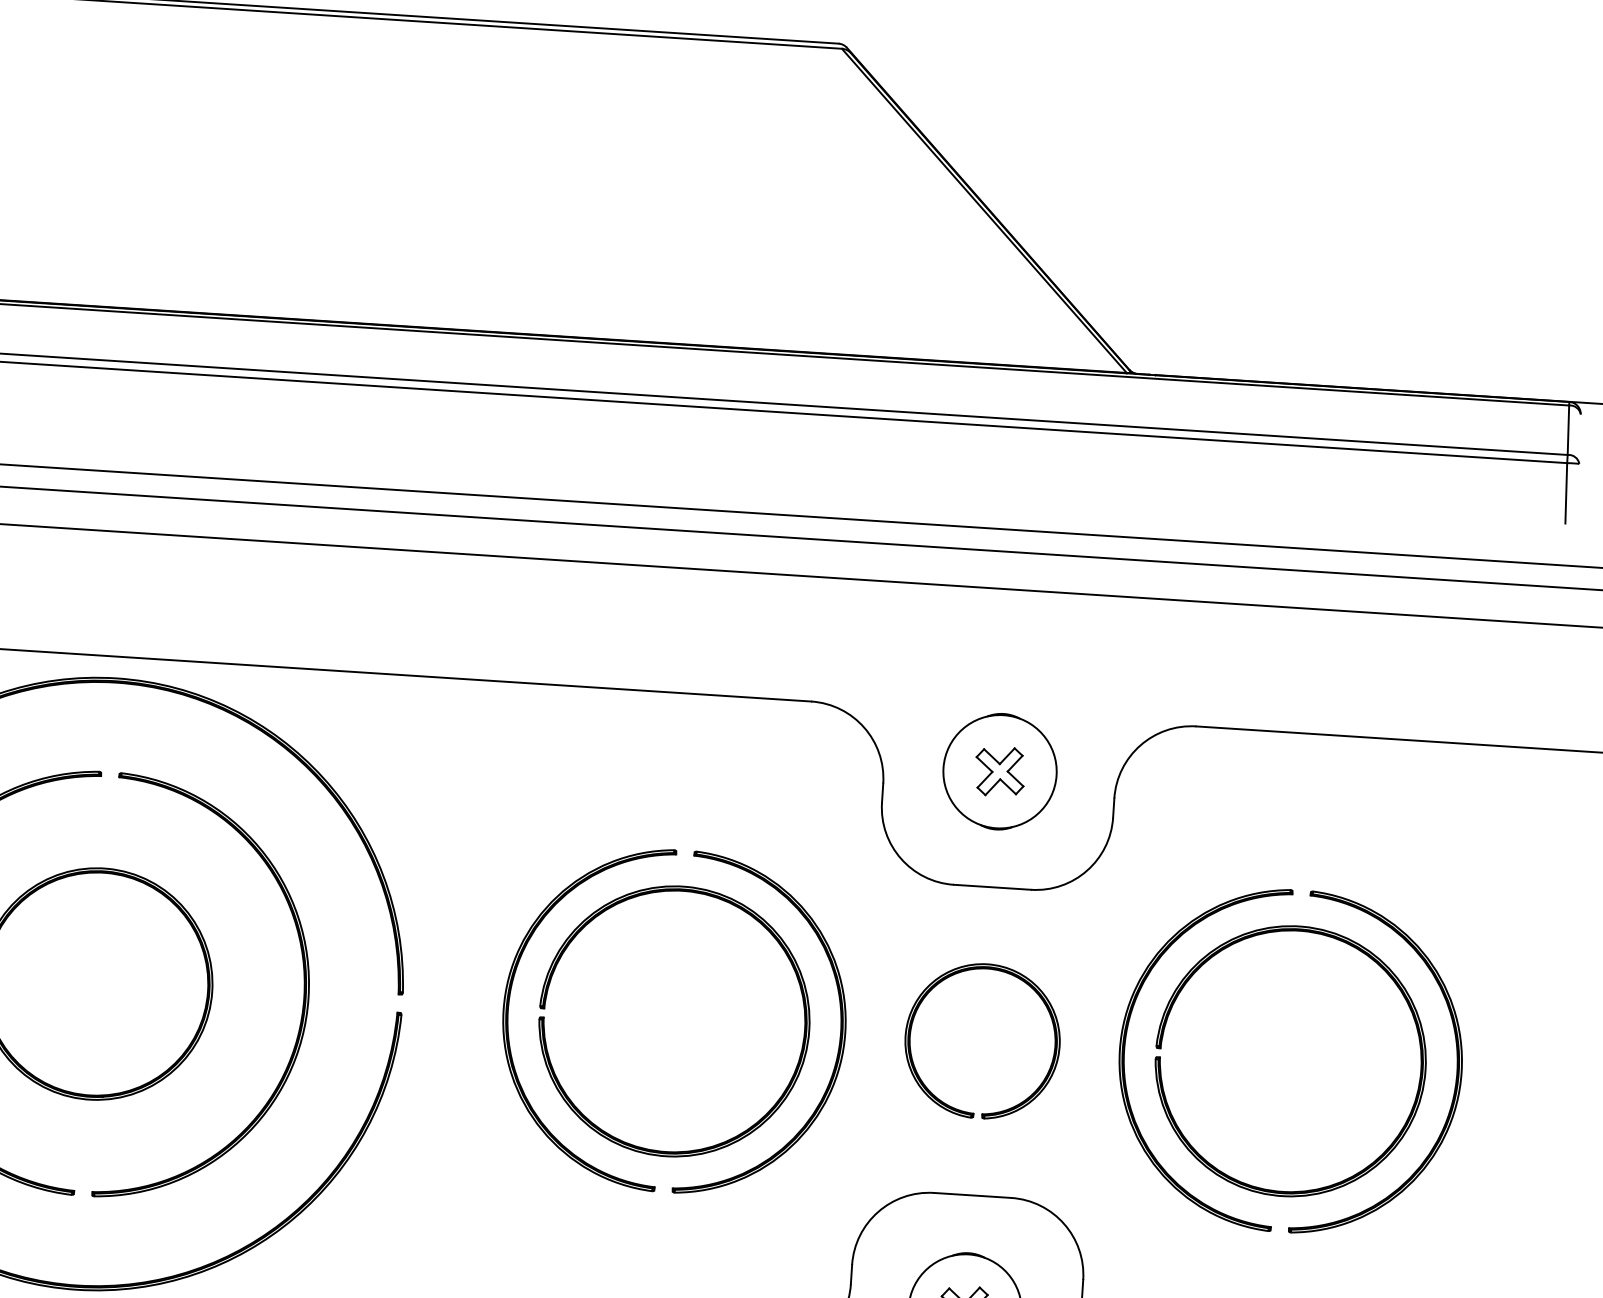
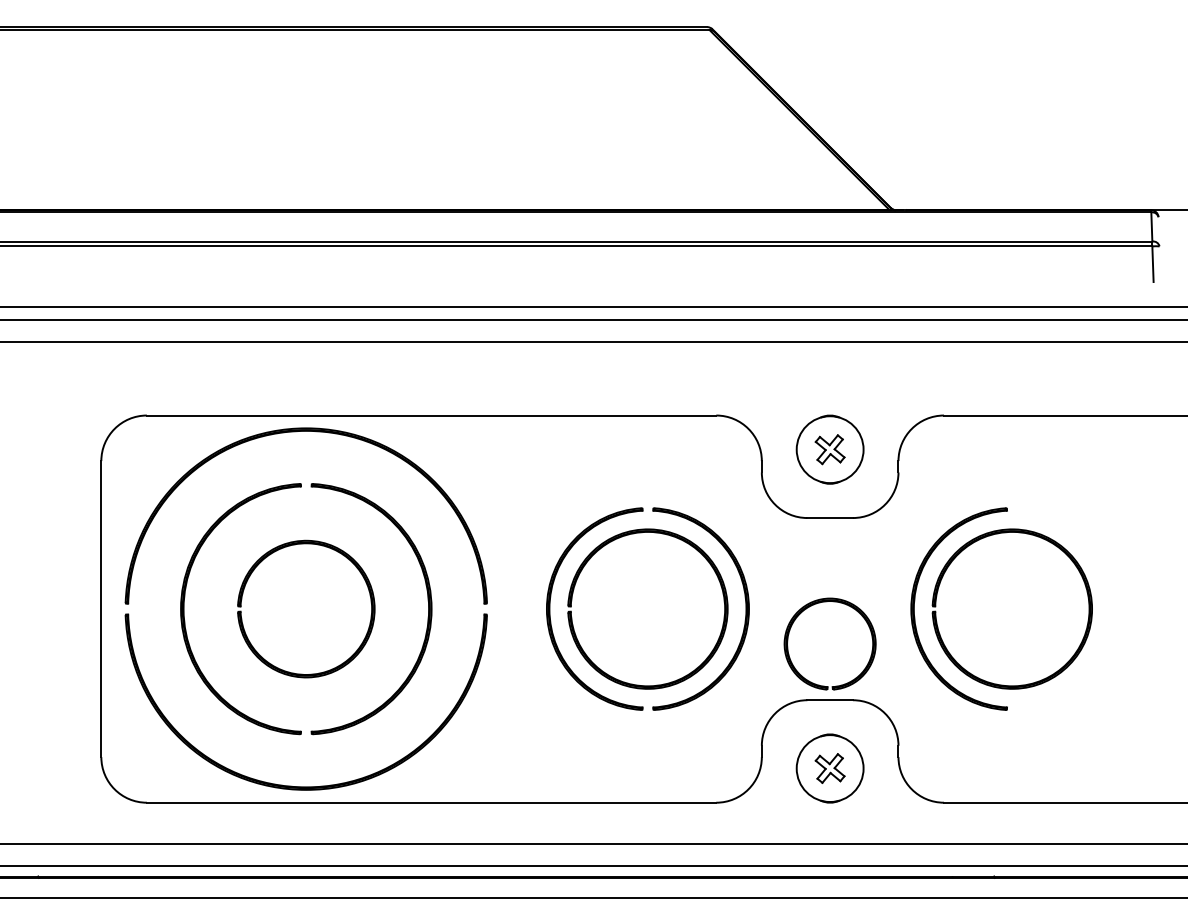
part: (928, 996) -> (796, 619), moved
part: (1455, 1064) -> (1109, 604), removed

